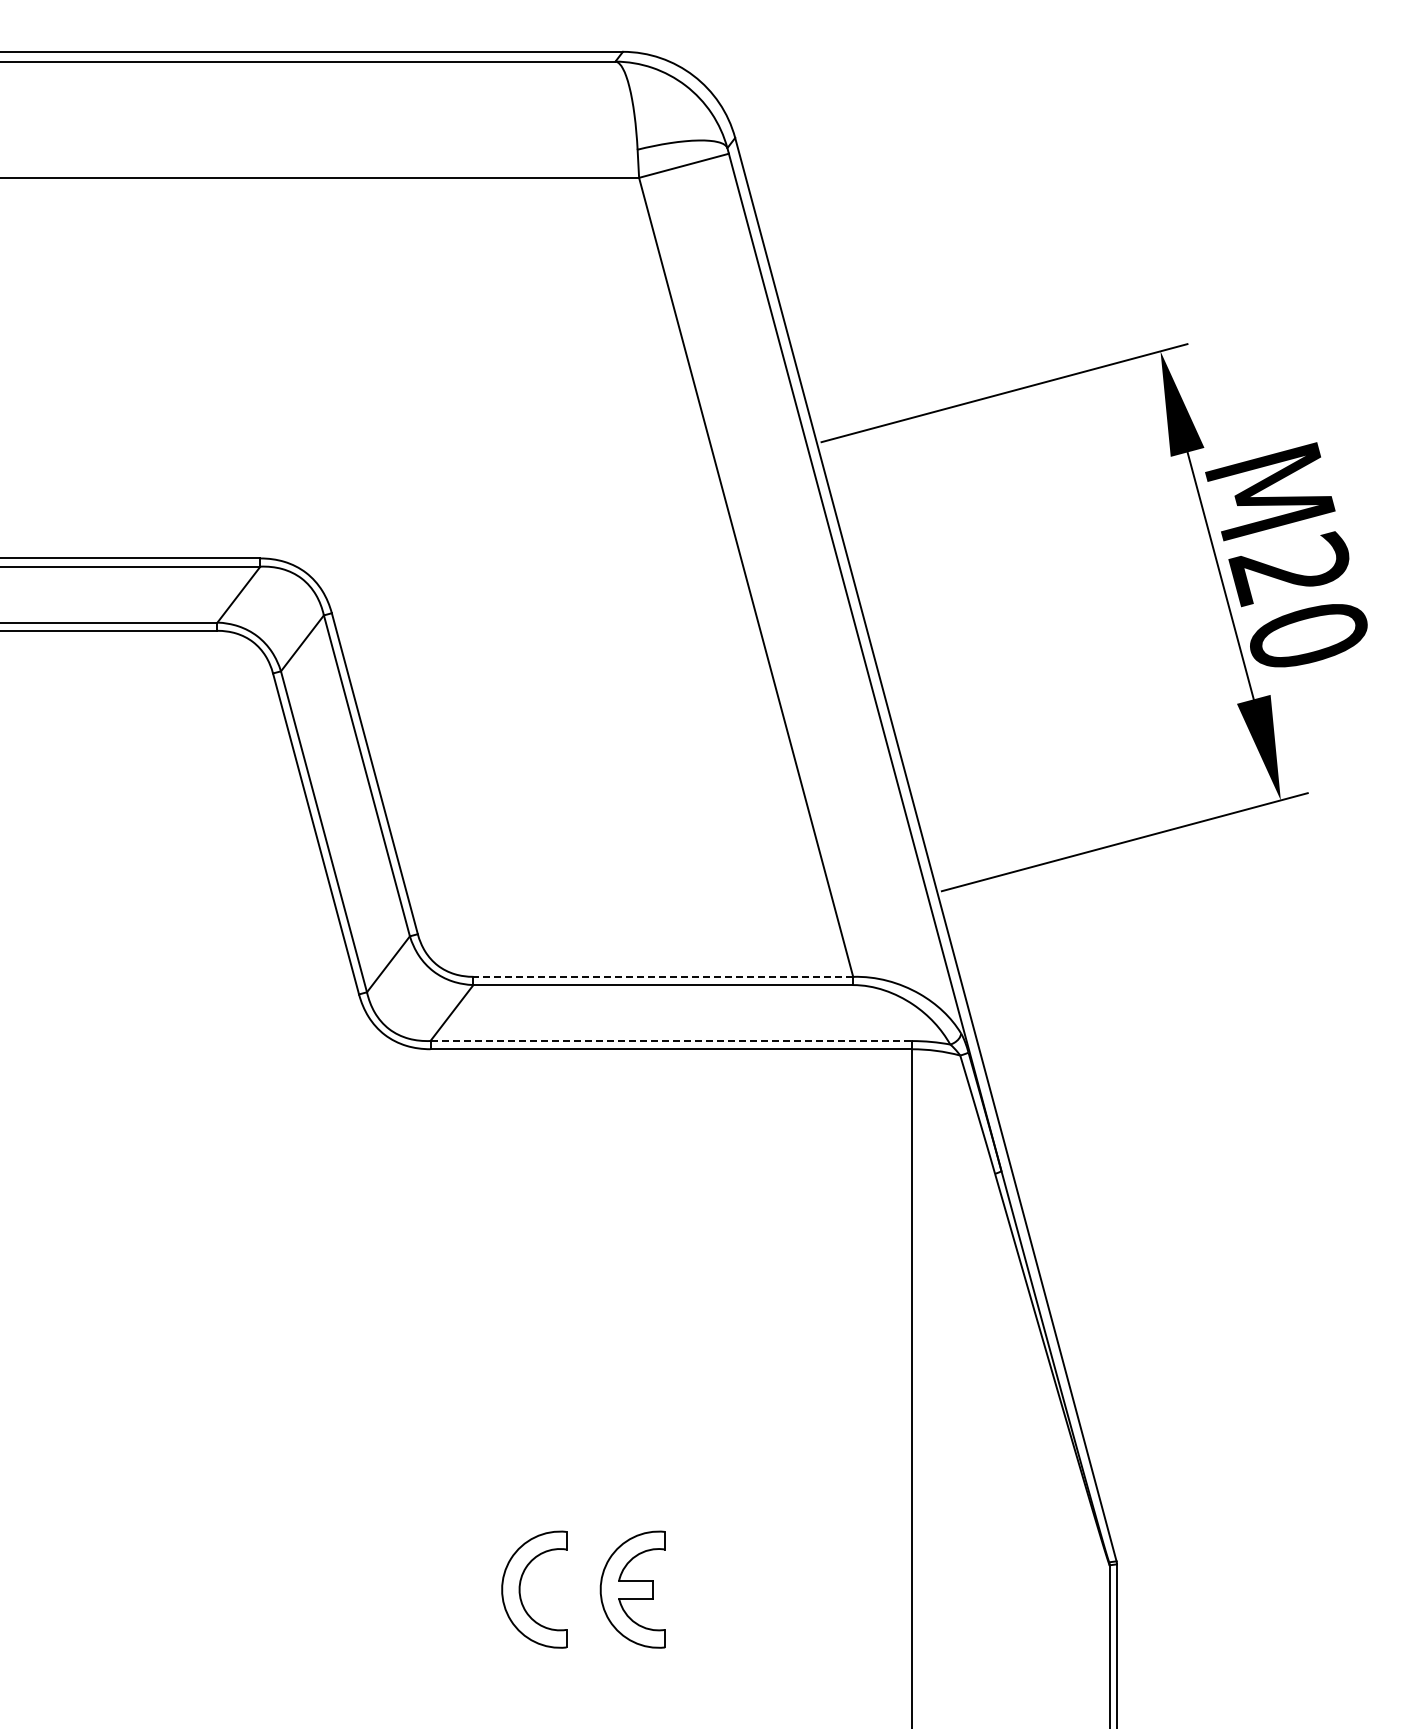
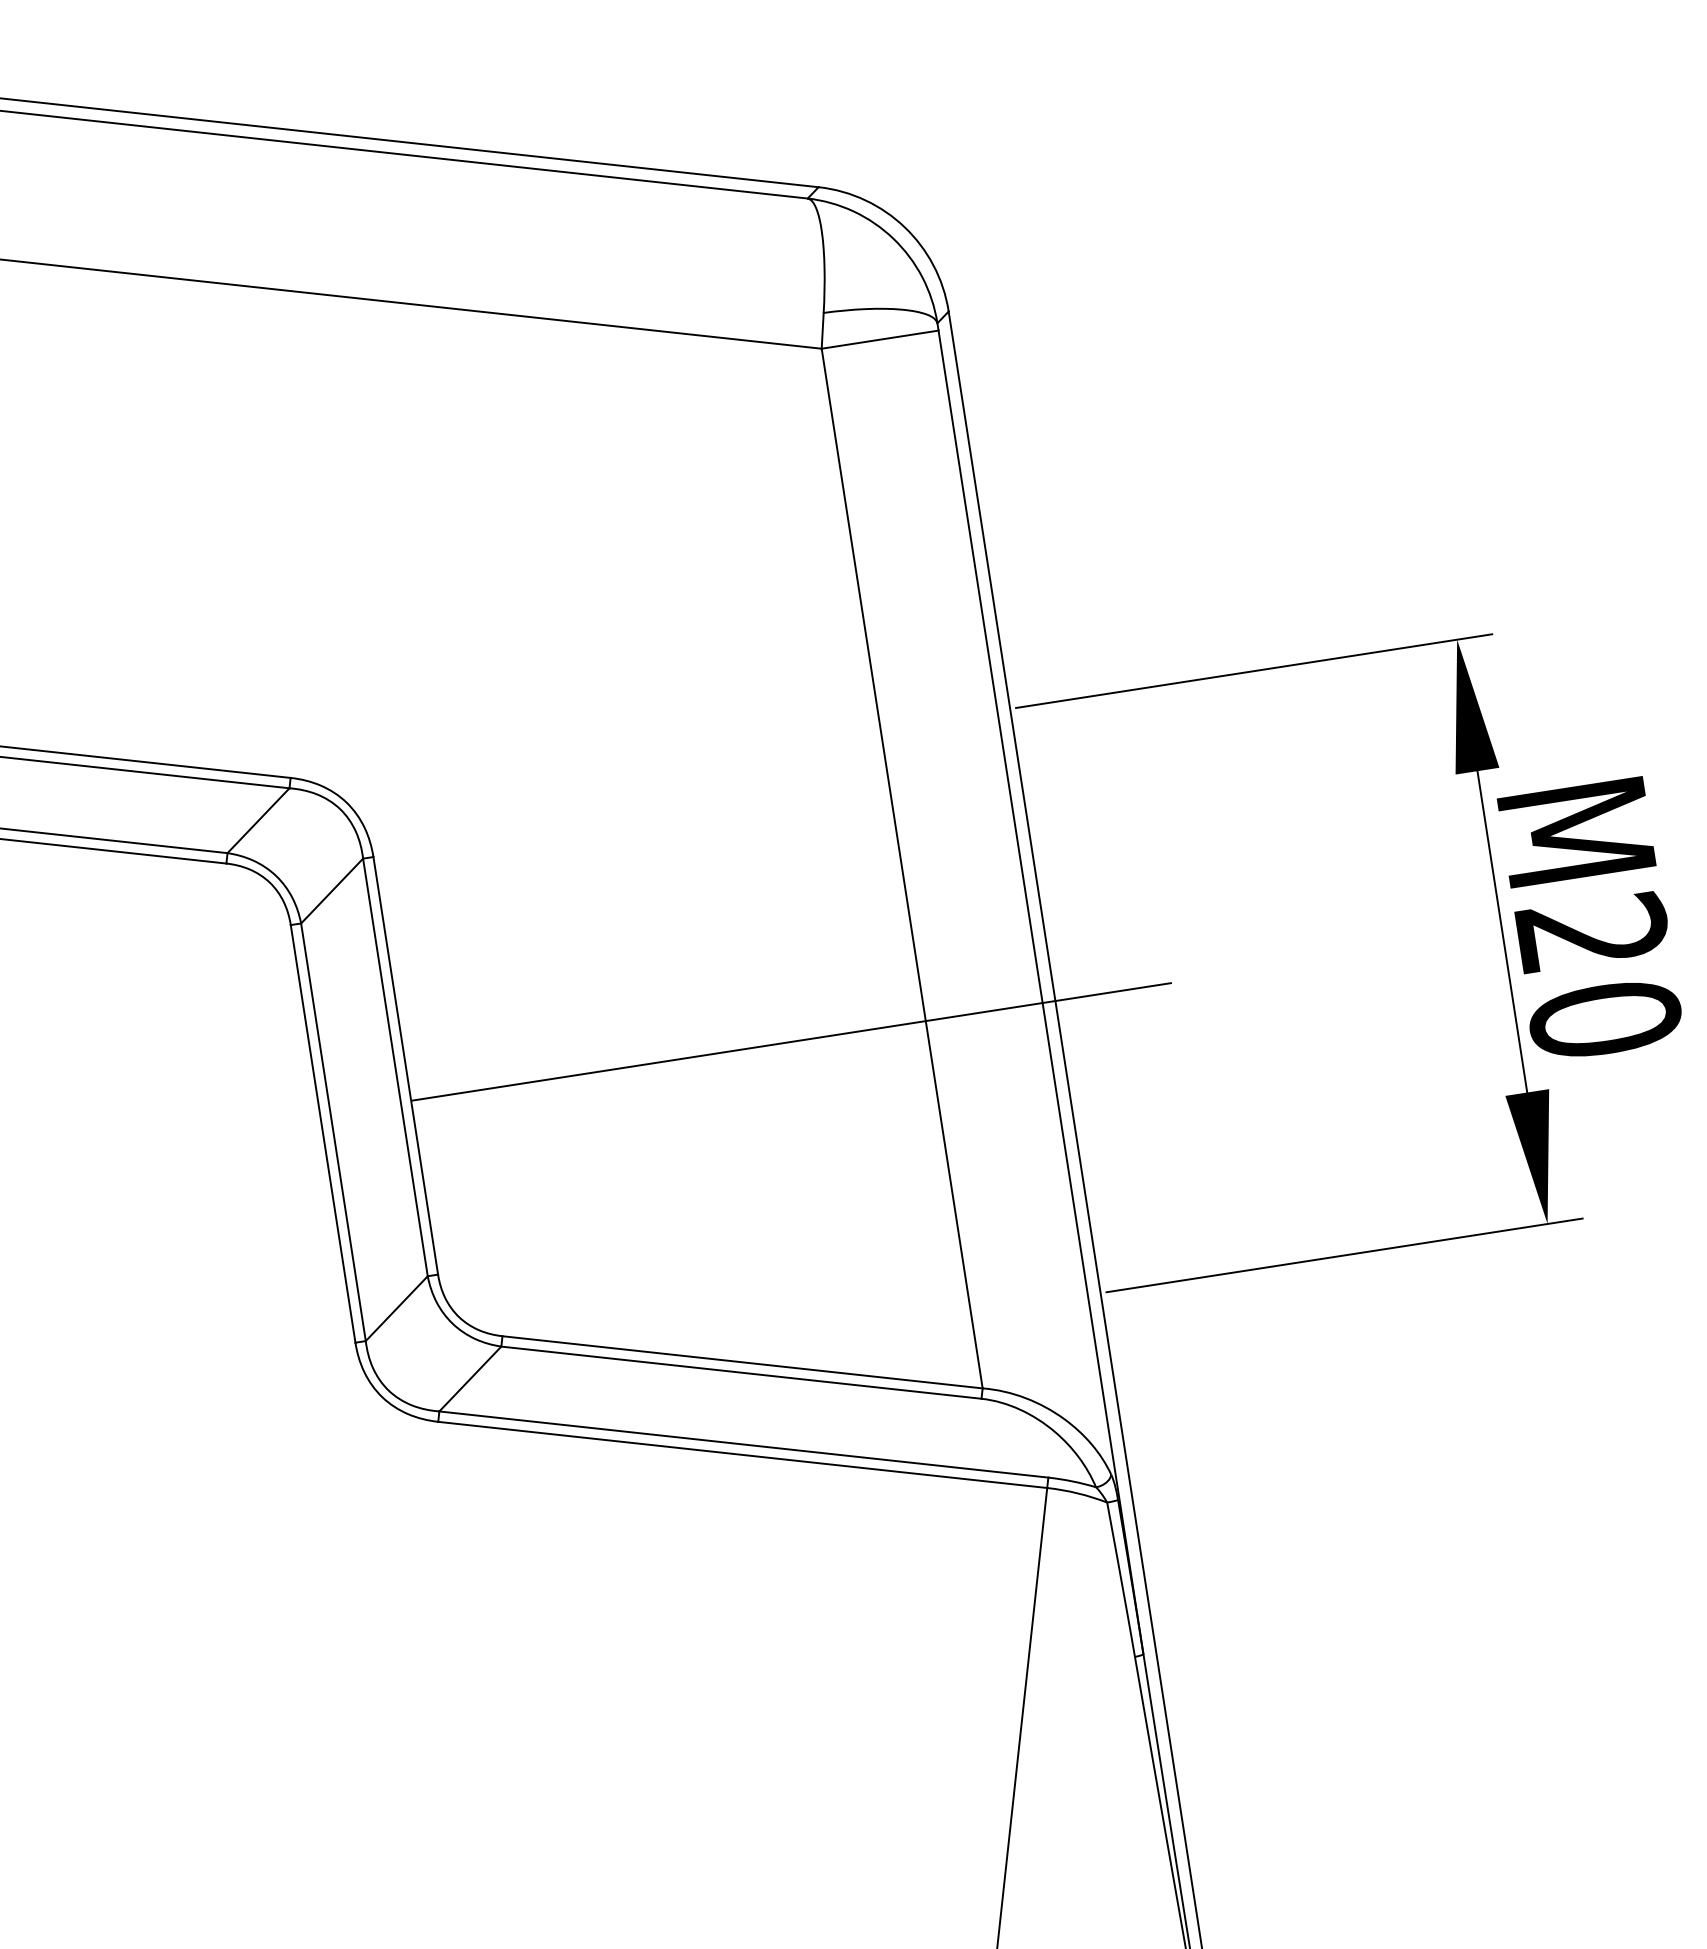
line: (674, 721) -> (791, 1040), added
line: (663, 976) -> (742, 1361), dashed -> solid
line: (671, 1041) -> (744, 1445), dashed -> solid

